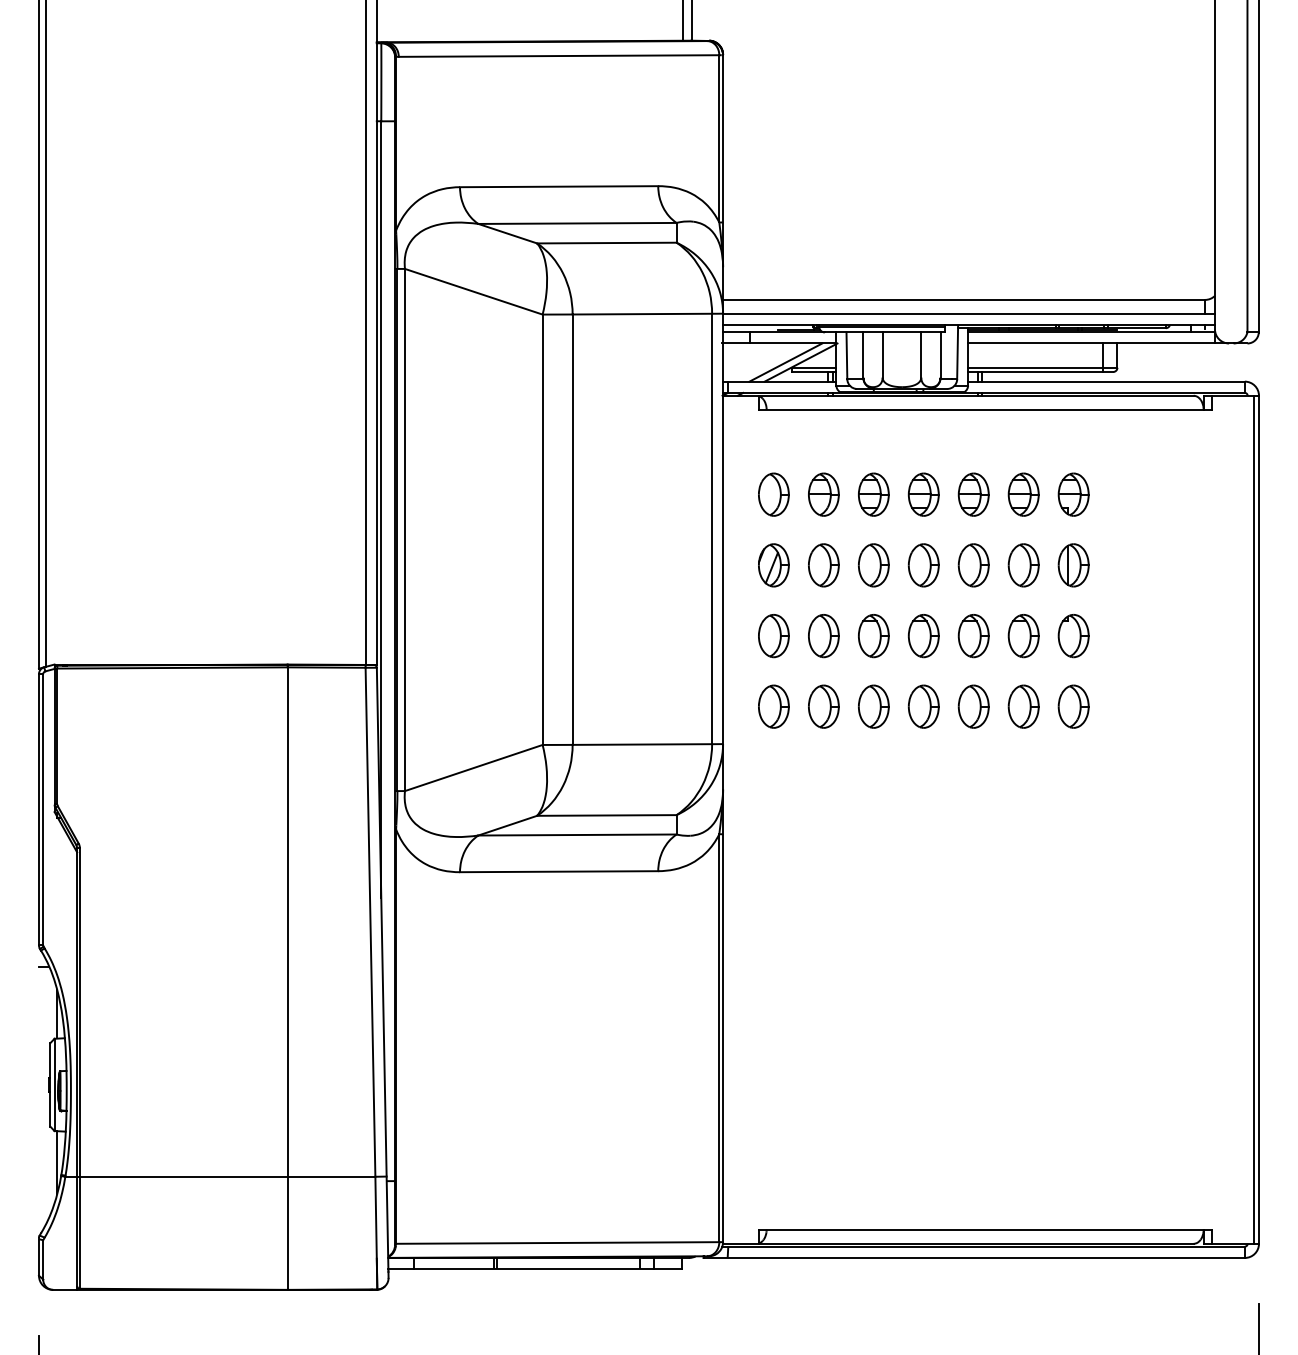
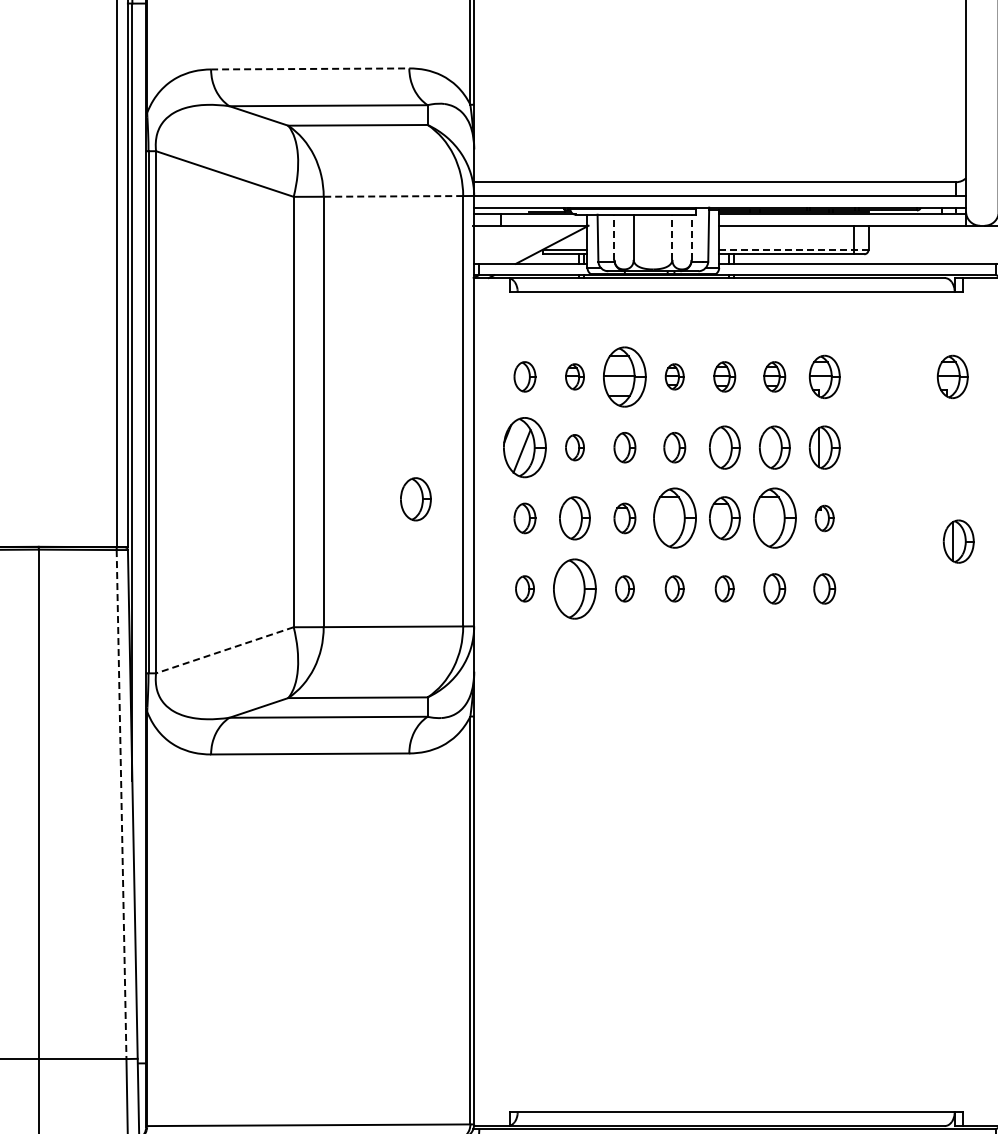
line: (559, 186) -> (310, 68), solid -> dashed
line: (642, 314) -> (393, 196), solid -> dashed
line: (863, 355) -> (614, 237), solid -> dashed
line: (921, 355) -> (672, 237), solid -> dashed
line: (940, 355) -> (691, 237), solid -> dashed
line: (785, 362) -> (536, 244), removed
line: (1042, 367) -> (793, 249), solid -> dashed
part: (773, 494) -> (524, 376), size x0.7
part: (823, 494) -> (574, 376), size x0.6
part: (873, 494) -> (624, 376), size x1.4
part: (923, 494) -> (674, 376), size x0.6
part: (973, 494) -> (724, 376), size x0.7
part: (1023, 494) -> (774, 376), size x0.7
part: (1201, 494) -> (952, 376), added
part: (773, 565) -> (524, 447), size x1.4
part: (823, 565) -> (574, 447), size x0.6
part: (873, 565) -> (624, 447), size x0.7
part: (923, 565) -> (674, 447), size x0.7
part: (664, 617) -> (415, 499), added
part: (773, 636) -> (524, 518), size x0.7
part: (873, 636) -> (624, 518), size x0.7
part: (923, 636) -> (674, 518), size x1.4
part: (1023, 636) -> (774, 518), size x1.4
part: (1073, 636) -> (824, 518), size x0.6
part: (1207, 659) -> (958, 541), added
part: (773, 706) -> (524, 588), size x0.6
part: (823, 706) -> (574, 588), size x1.4
part: (873, 706) -> (624, 588), size x0.6
part: (923, 706) -> (674, 588), size x0.6
part: (973, 706) -> (724, 588), size x0.6
part: (1023, 706) -> (774, 588), size x0.7
part: (1073, 706) -> (824, 588), size x0.7
line: (473, 768) -> (224, 650), solid -> dashed
line: (370, 922) -> (121, 804), solid -> dashed

